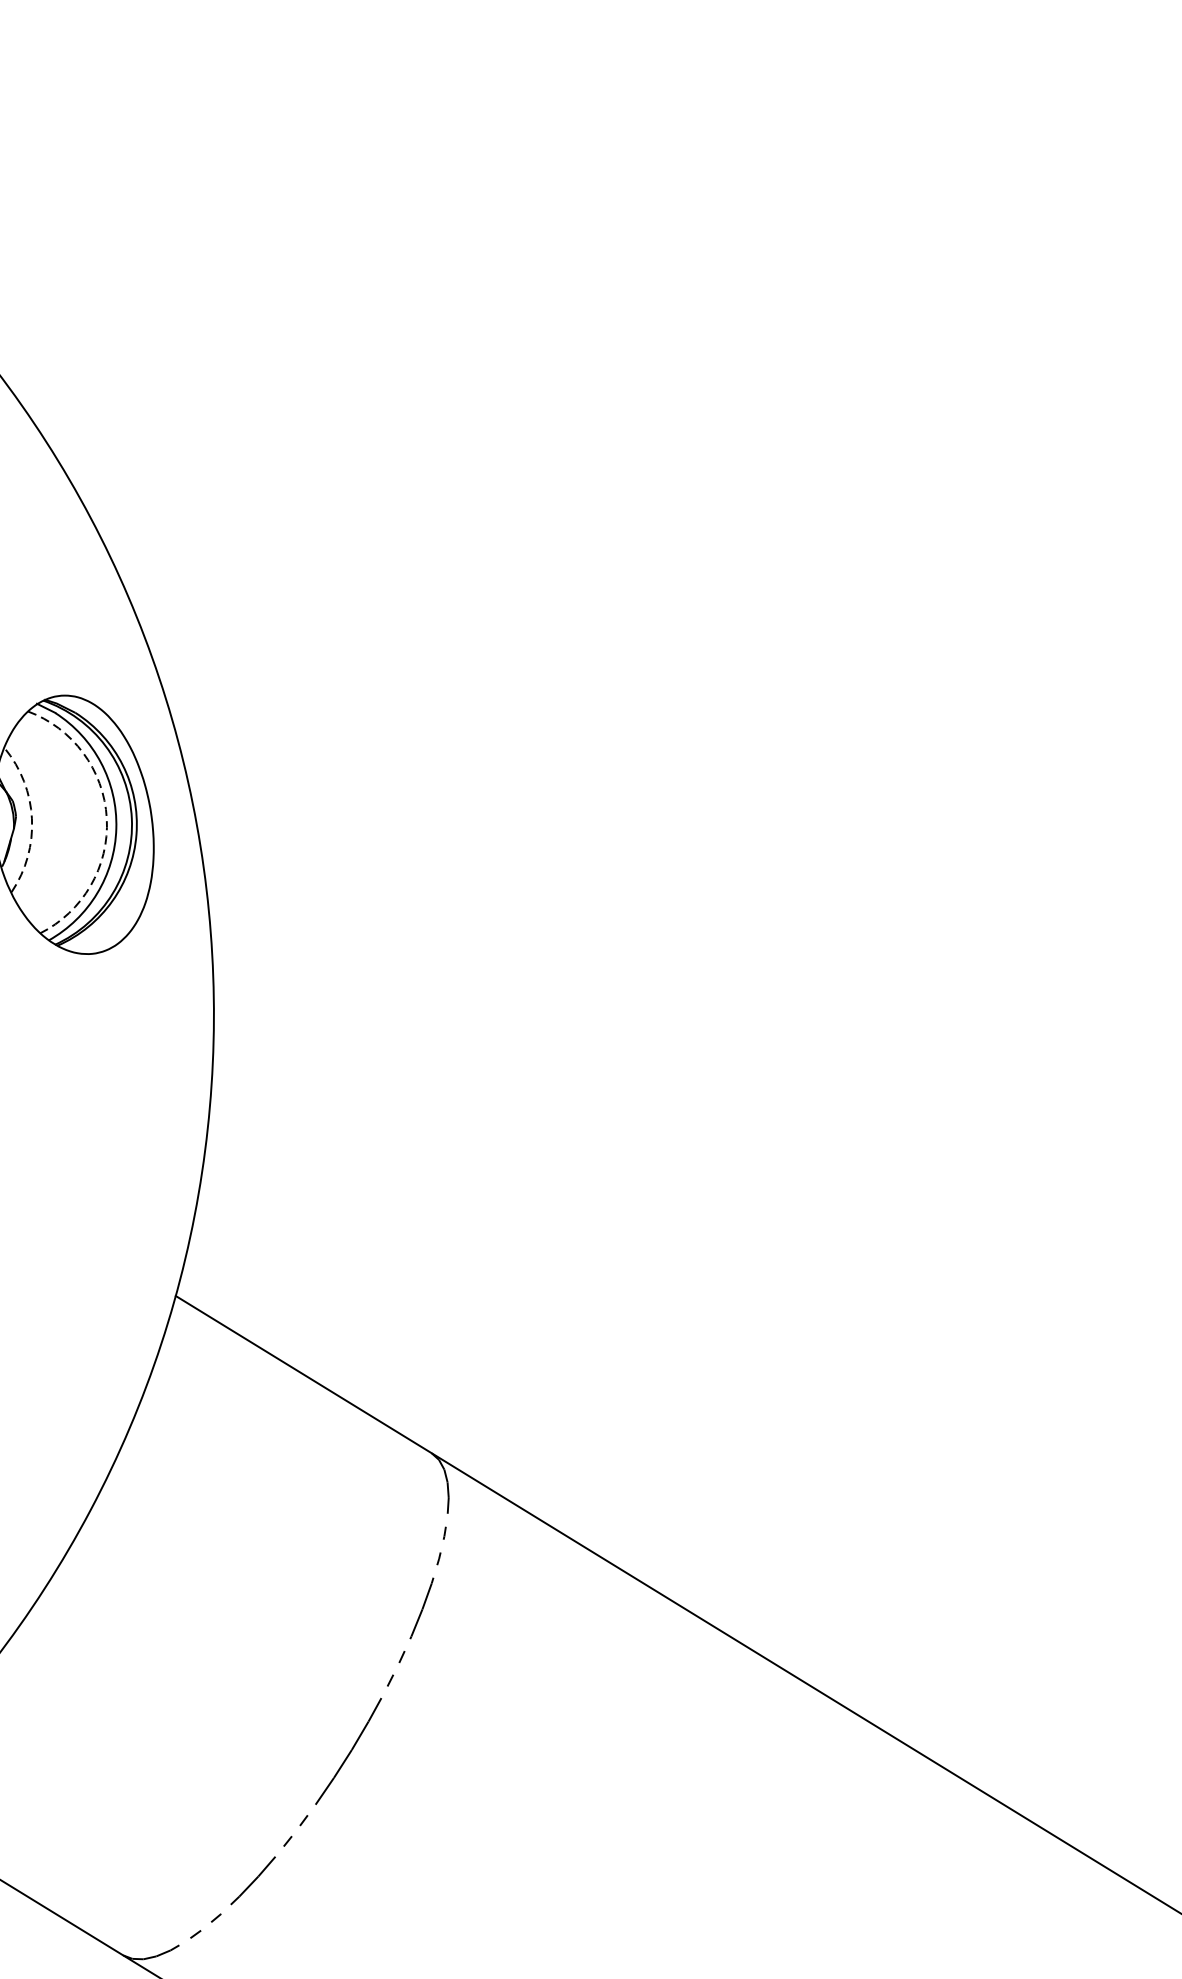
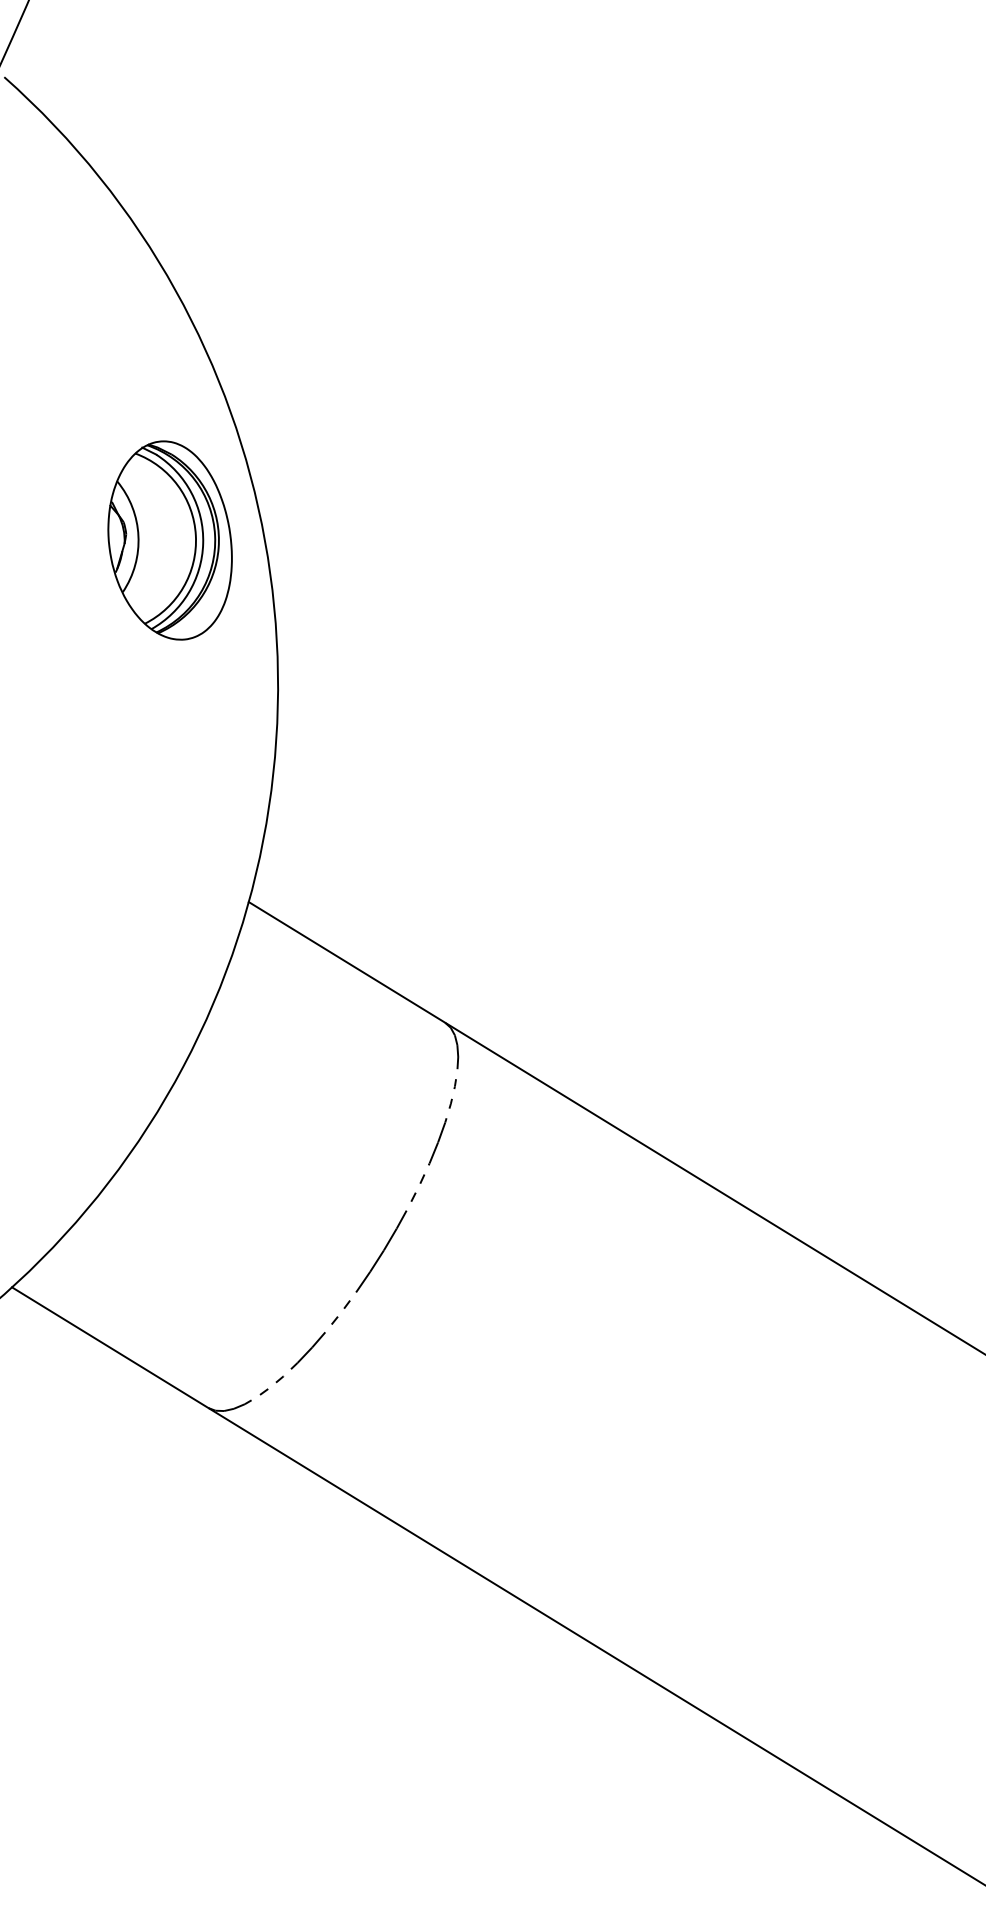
arc: (32, 818) -> (138, 535), dashed -> solid
arc: (106, 818) -> (195, 535), dashed -> solid

